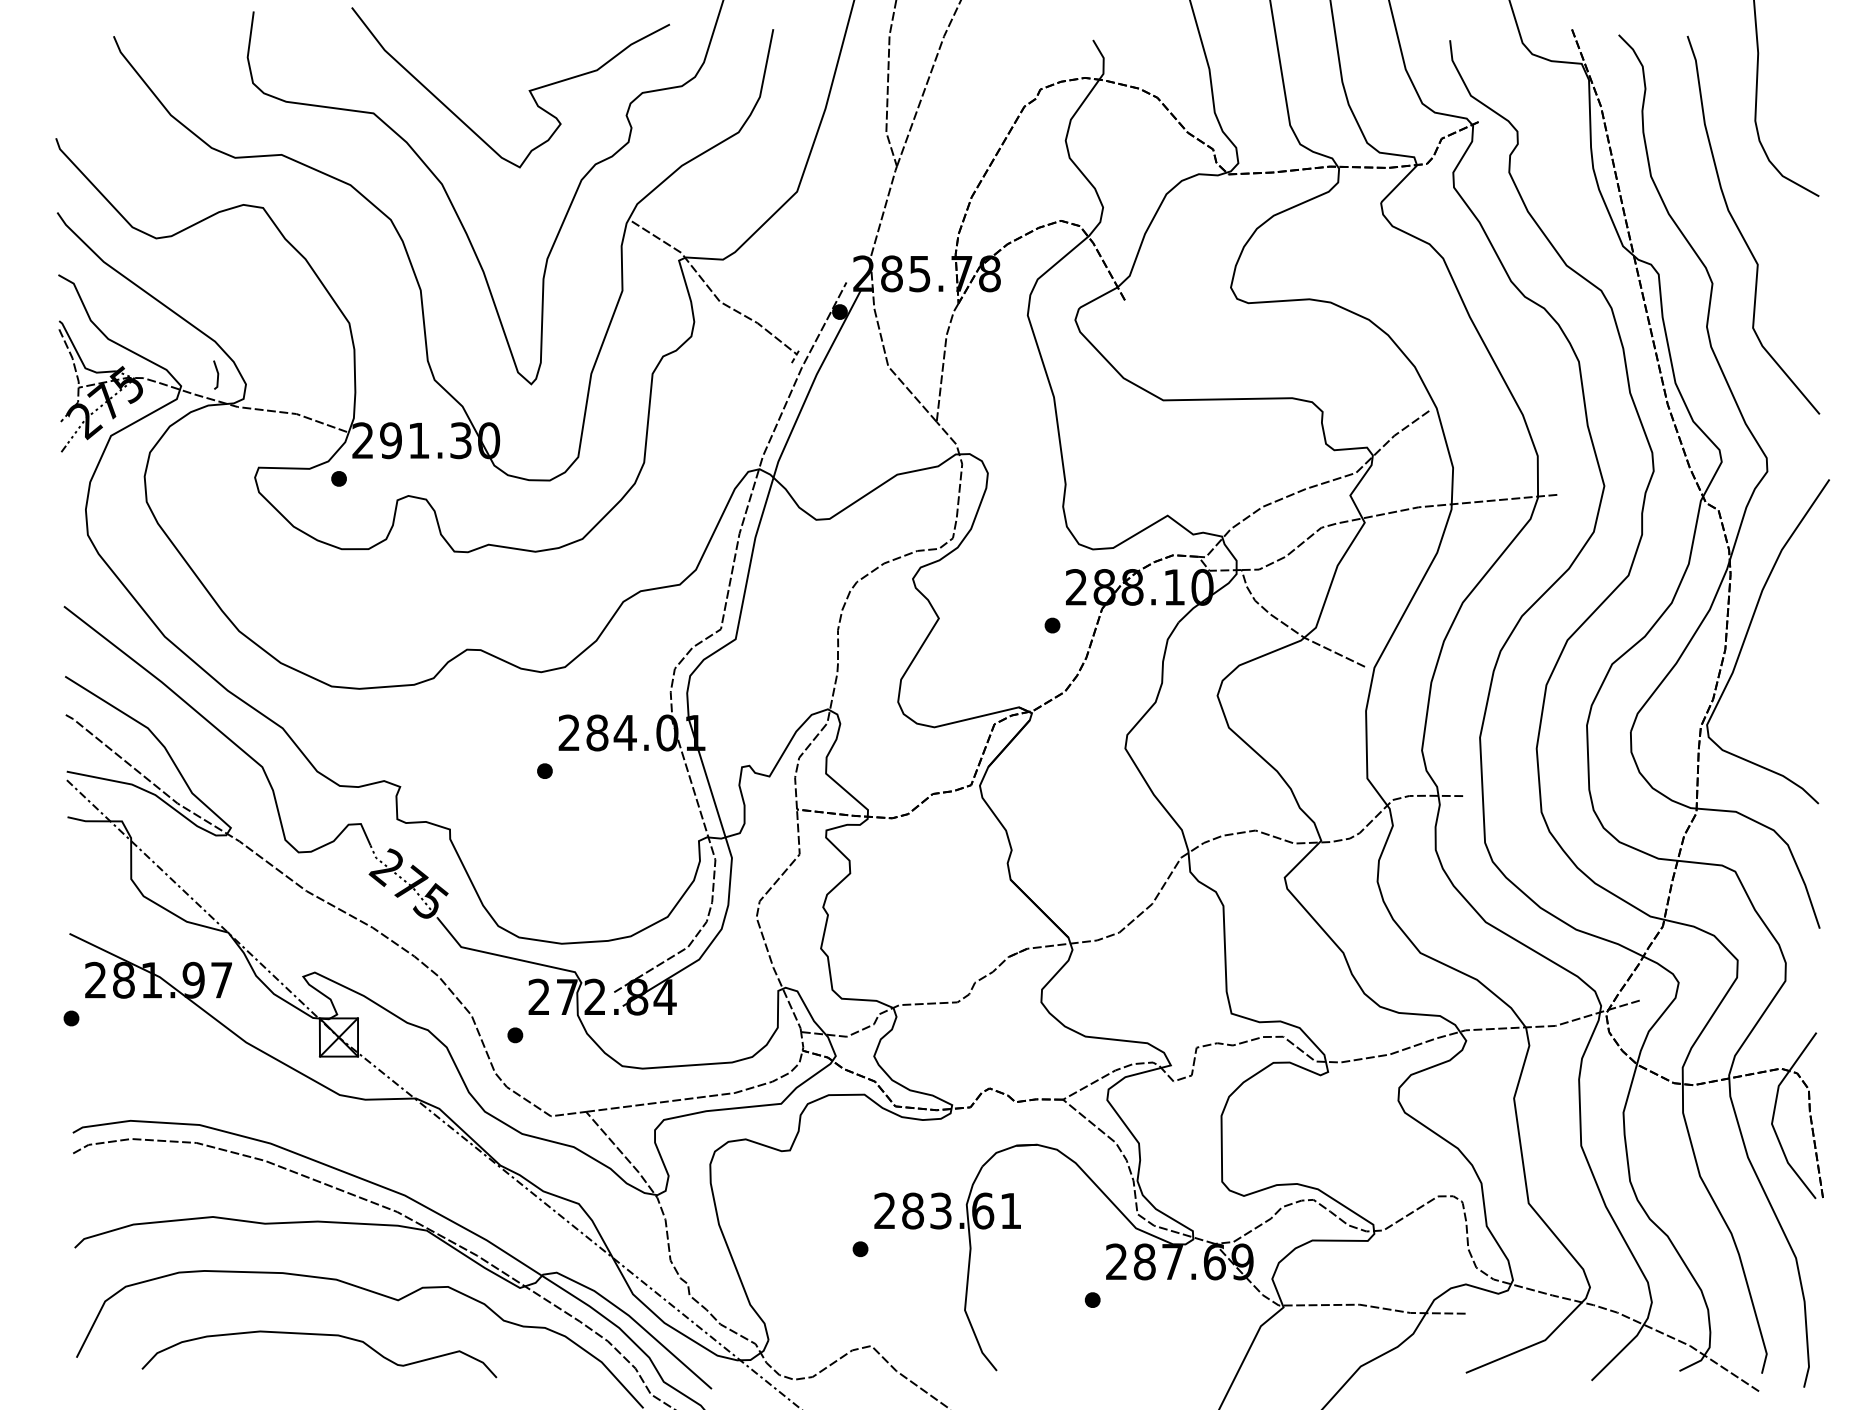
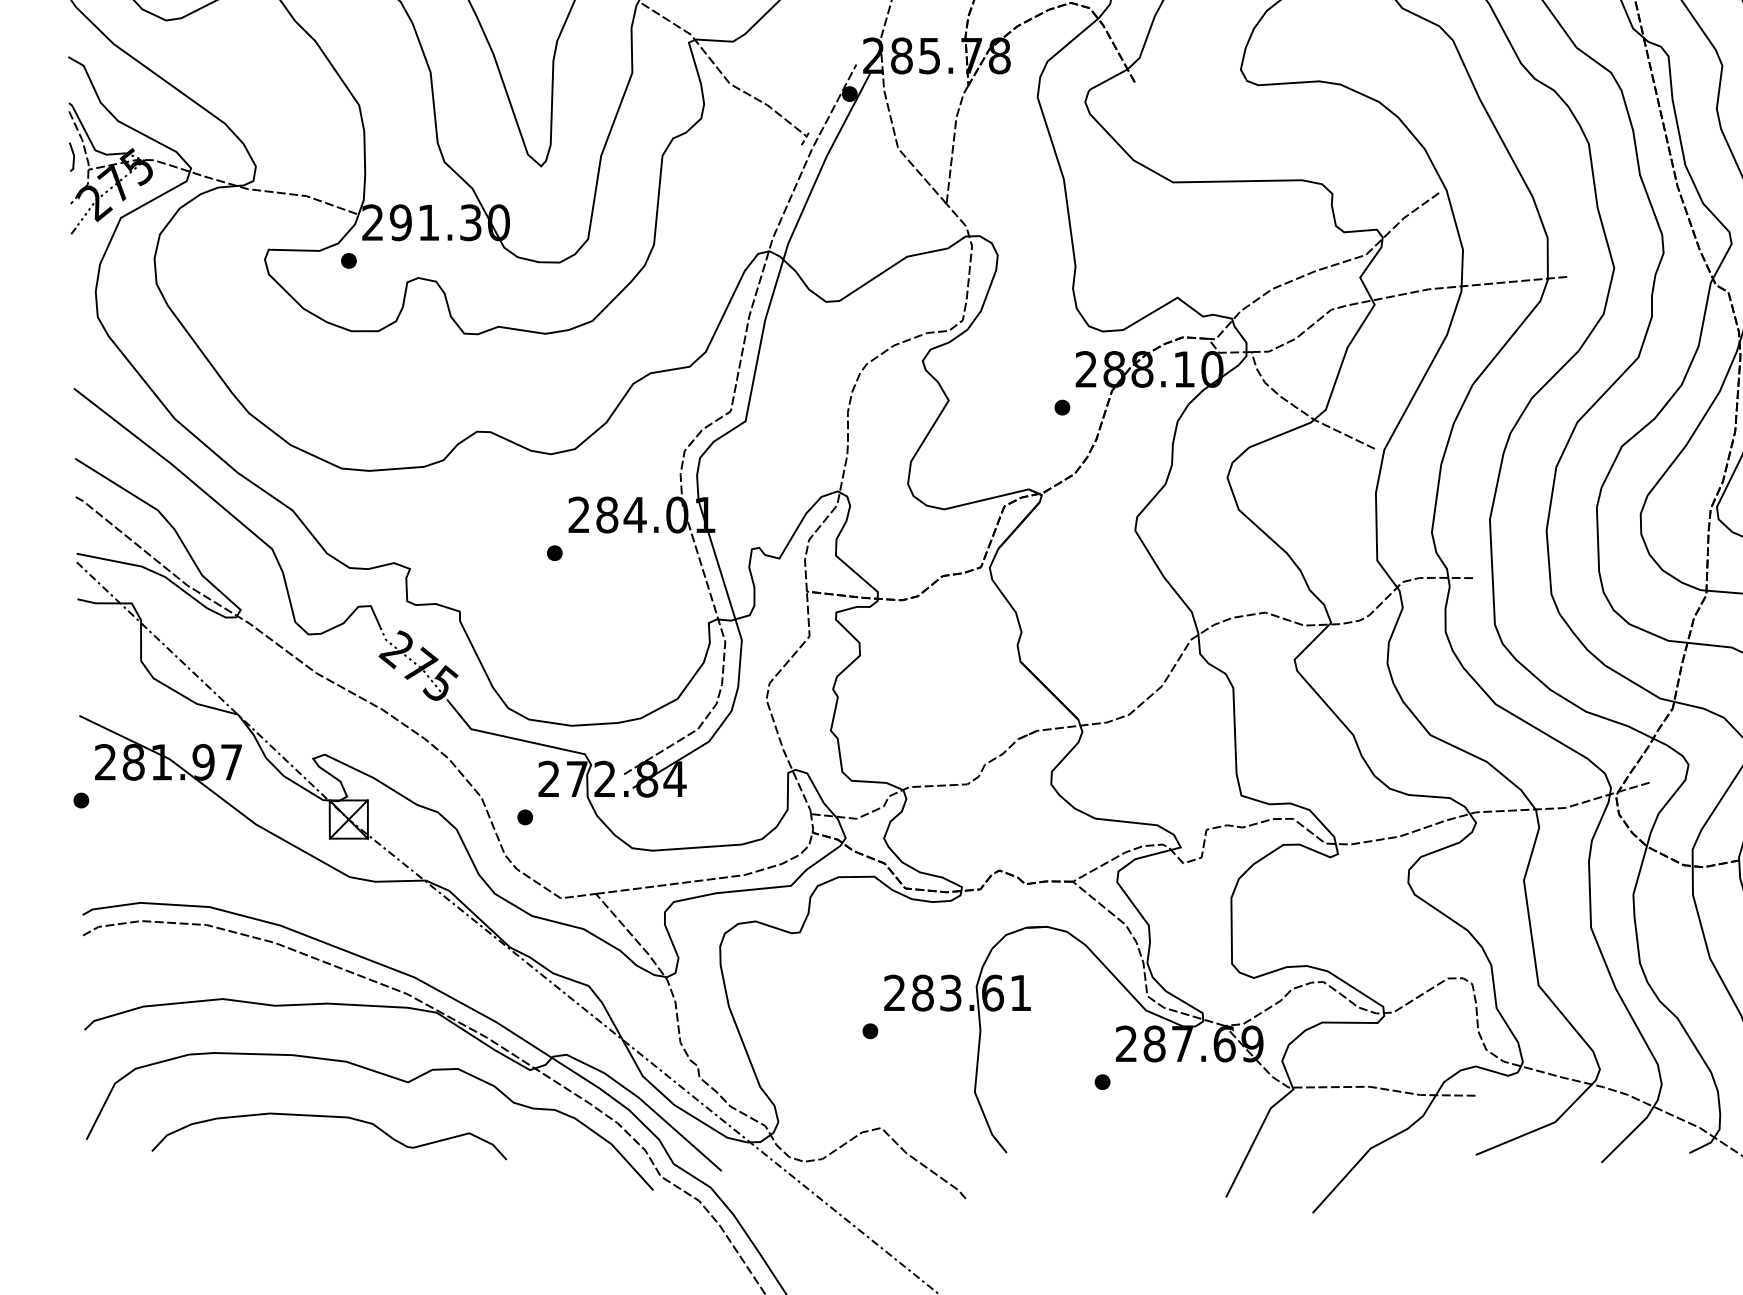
line: (217, 374) -> (73, 156), moved

